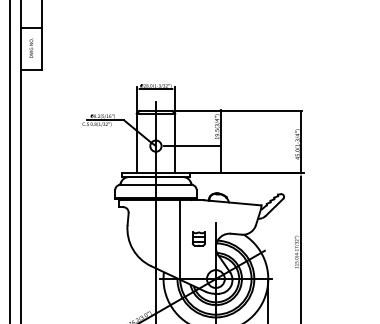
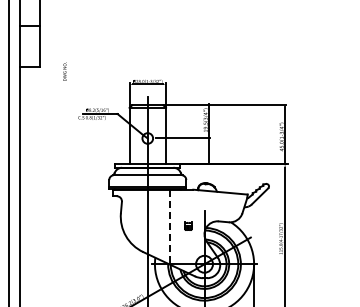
text: (30, 47) -> (64, 71), moved
part: (198, 239) -> (188, 226), size x0.6
line: (179, 240) -> (170, 227), solid -> dashed

